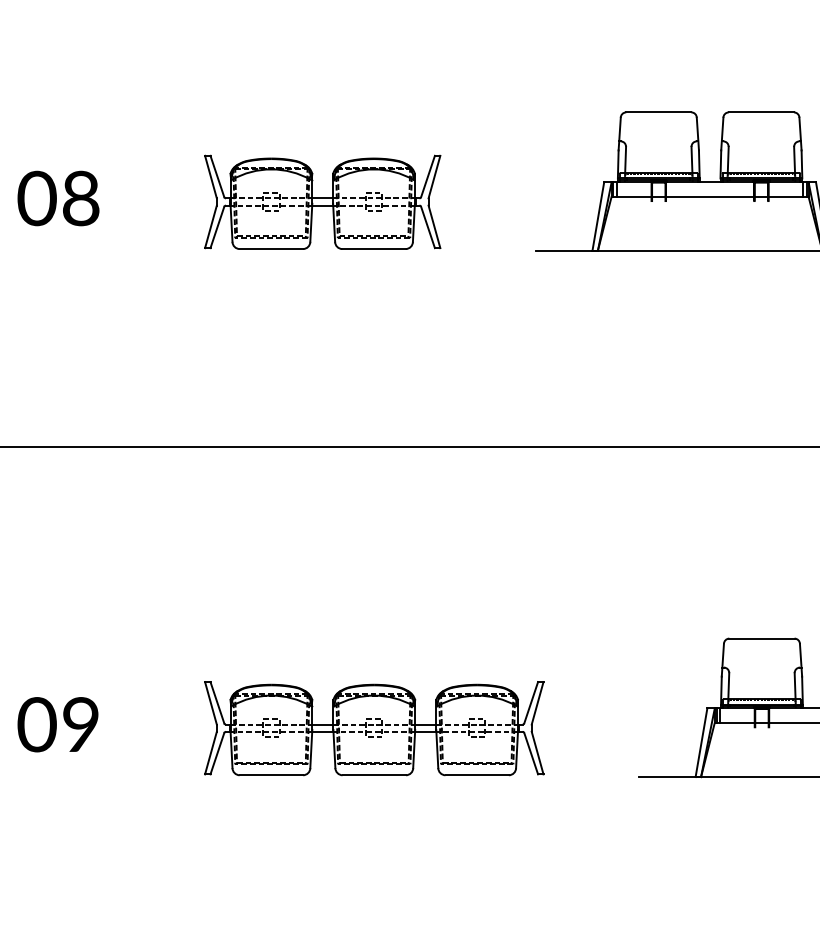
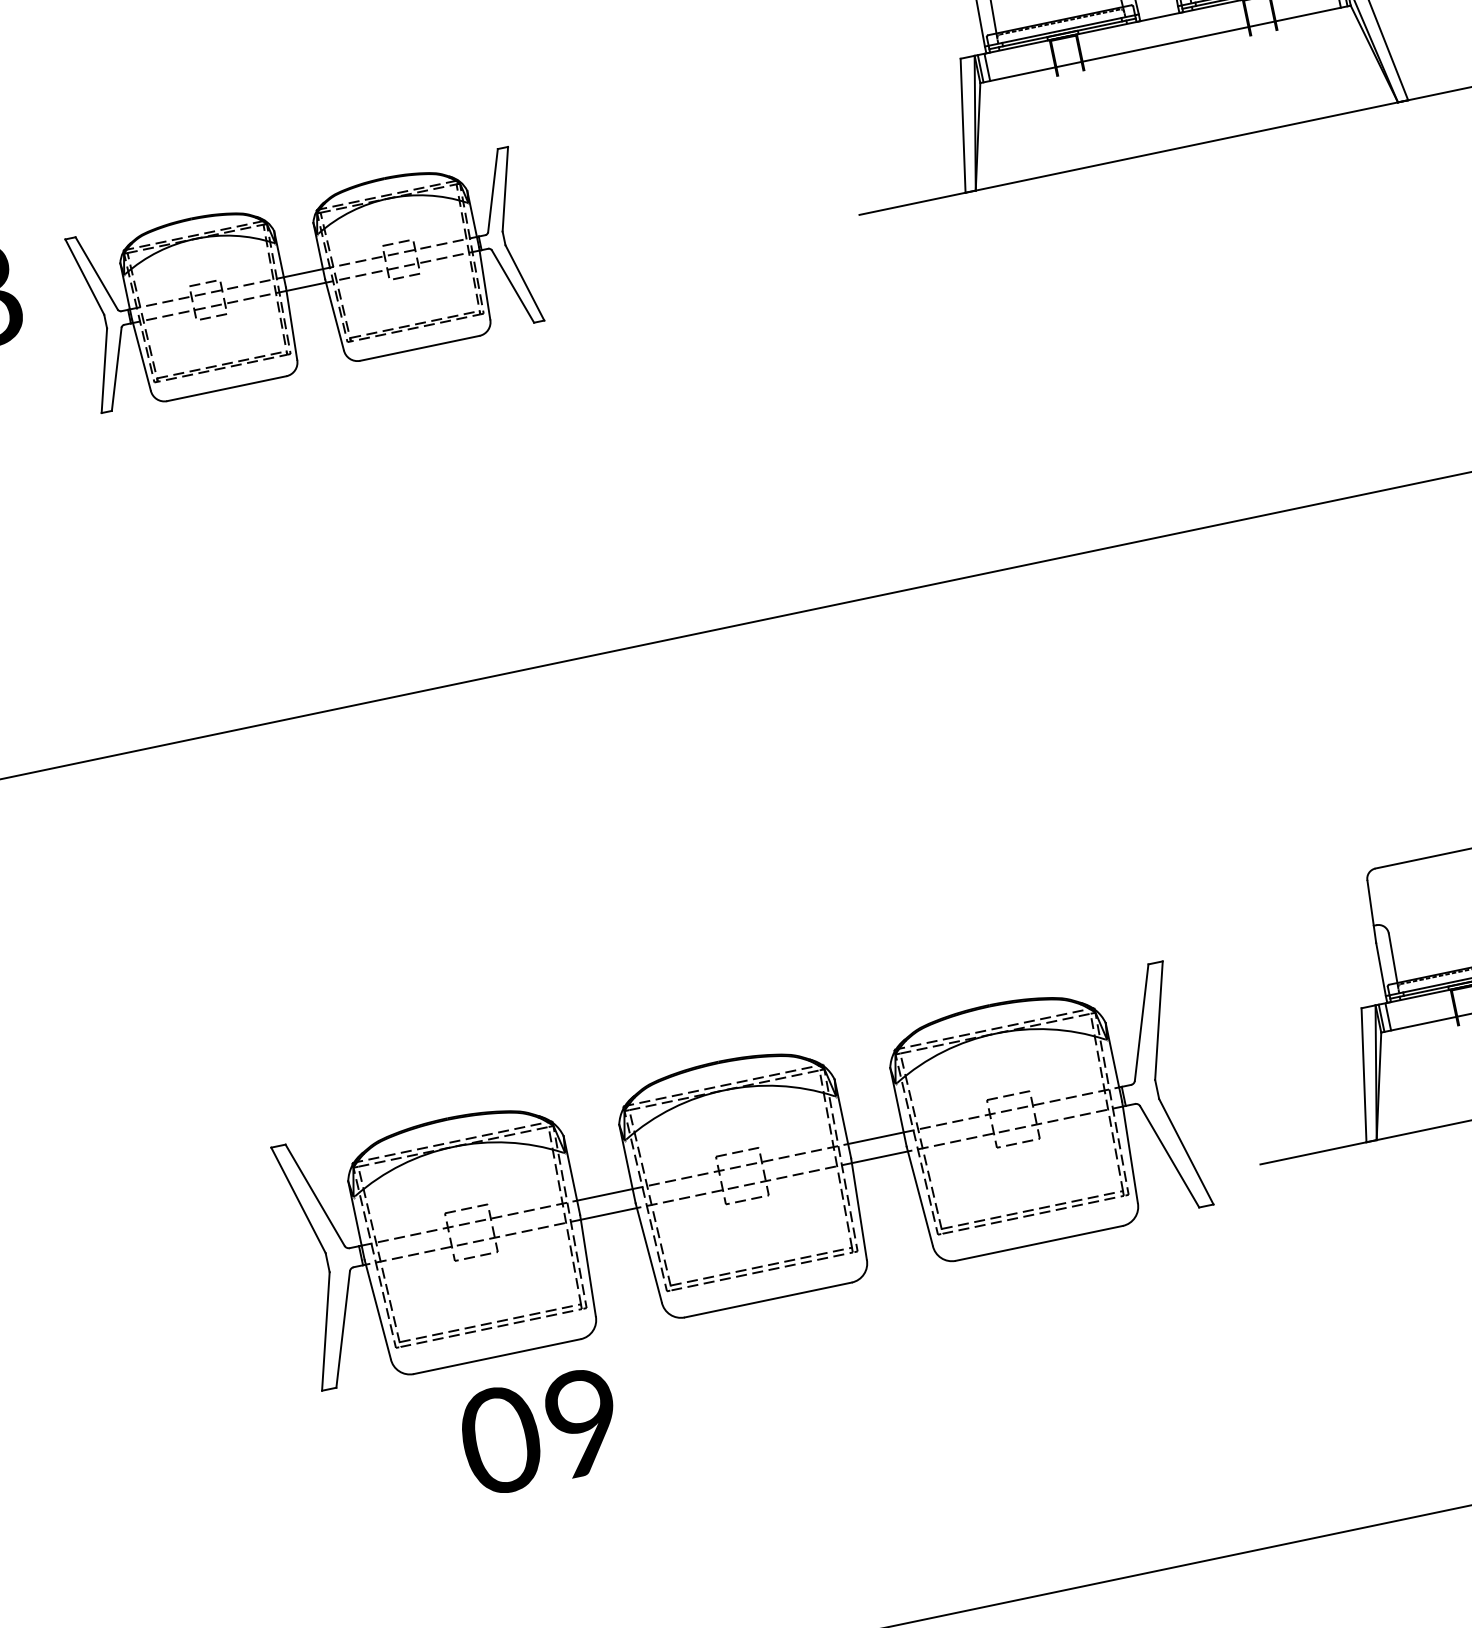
part: (322, 201) -> (304, 279), moved
text: (57, 724) -> (539, 1431), moved
part: (374, 728) -> (743, 1177), size x1.4

